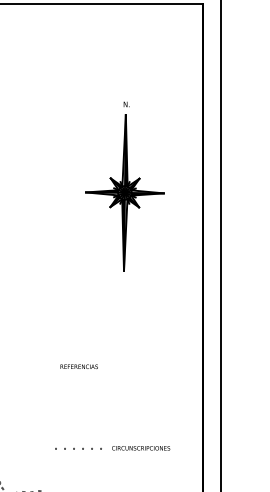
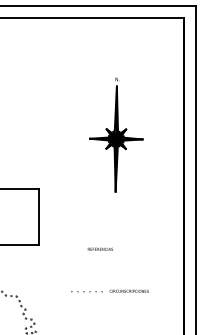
part: (125, 186) -> (116, 134), moved
text: (77, 365) -> (99, 248), moved
text: (111, 447) -> (109, 290), moved

